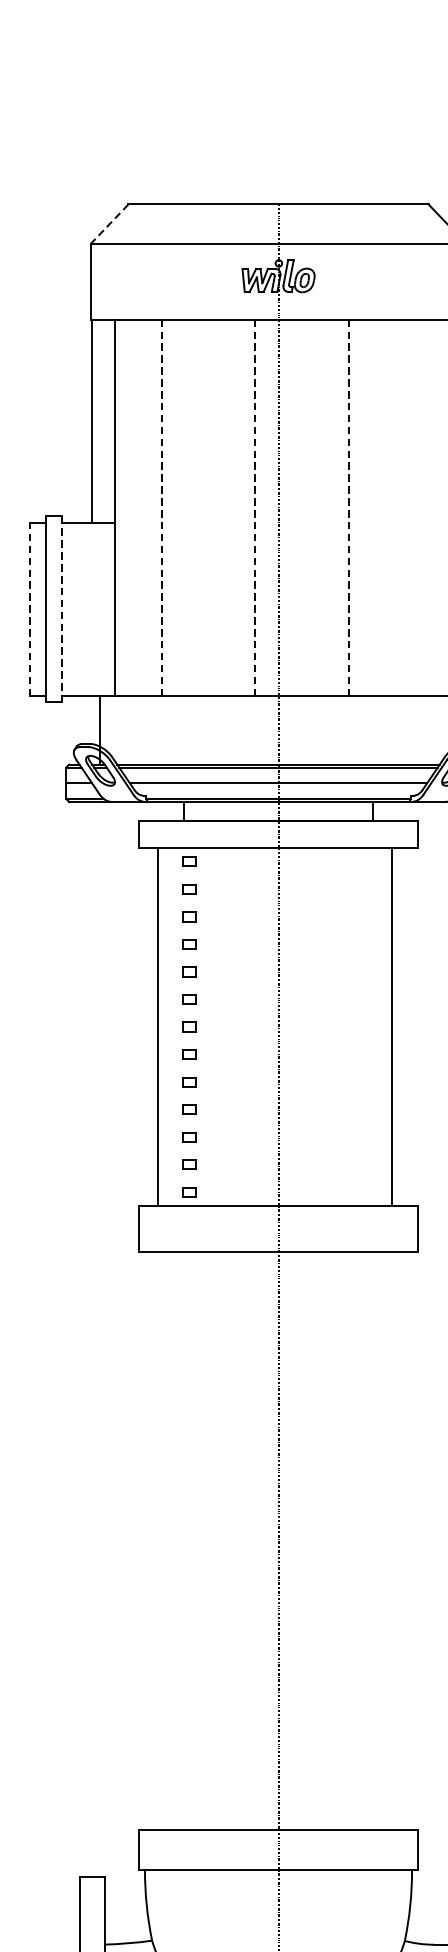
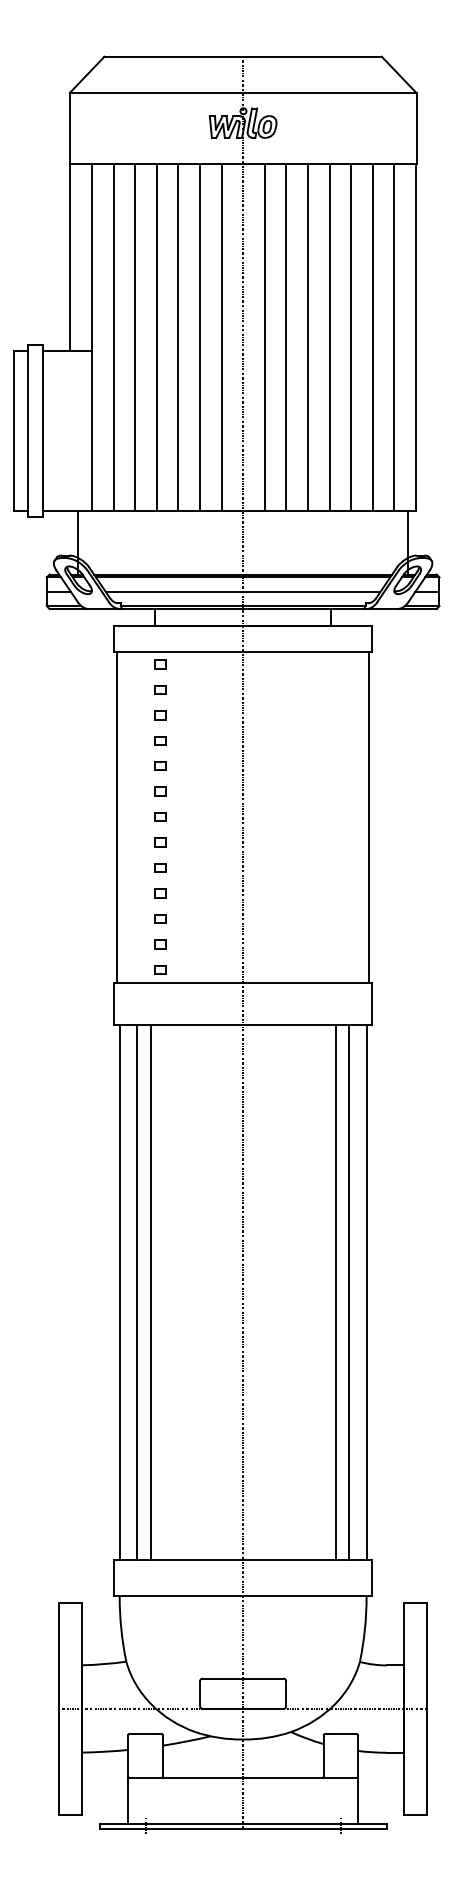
line: (109, 224) -> (86, 75), dashed -> solid
line: (138, 508) -> (113, 337), added
line: (162, 508) -> (135, 337), dashed -> solid
line: (184, 508) -> (156, 337), added
line: (208, 508) -> (178, 337), added
line: (231, 508) -> (199, 337), added
line: (255, 508) -> (221, 337), dashed -> solid
line: (301, 508) -> (264, 337), added
line: (325, 508) -> (286, 337), added
line: (348, 508) -> (307, 337), dashed -> solid
line: (371, 508) -> (329, 337), added
line: (395, 508) -> (351, 337), added
line: (418, 508) -> (372, 337), added
line: (442, 508) -> (394, 337), added
line: (30, 608) -> (13, 430), dashed -> solid
line: (61, 608) -> (42, 430), dashed -> solid
line: (157, 1026) -> (116, 816), moved
line: (392, 1026) -> (369, 816), moved
line: (144, 1540) -> (119, 1291), added
line: (163, 1540) -> (136, 1291), added
line: (178, 1540) -> (150, 1291), added
line: (378, 1540) -> (335, 1291), added
line: (393, 1540) -> (349, 1291), added
line: (411, 1540) -> (366, 1291), added

